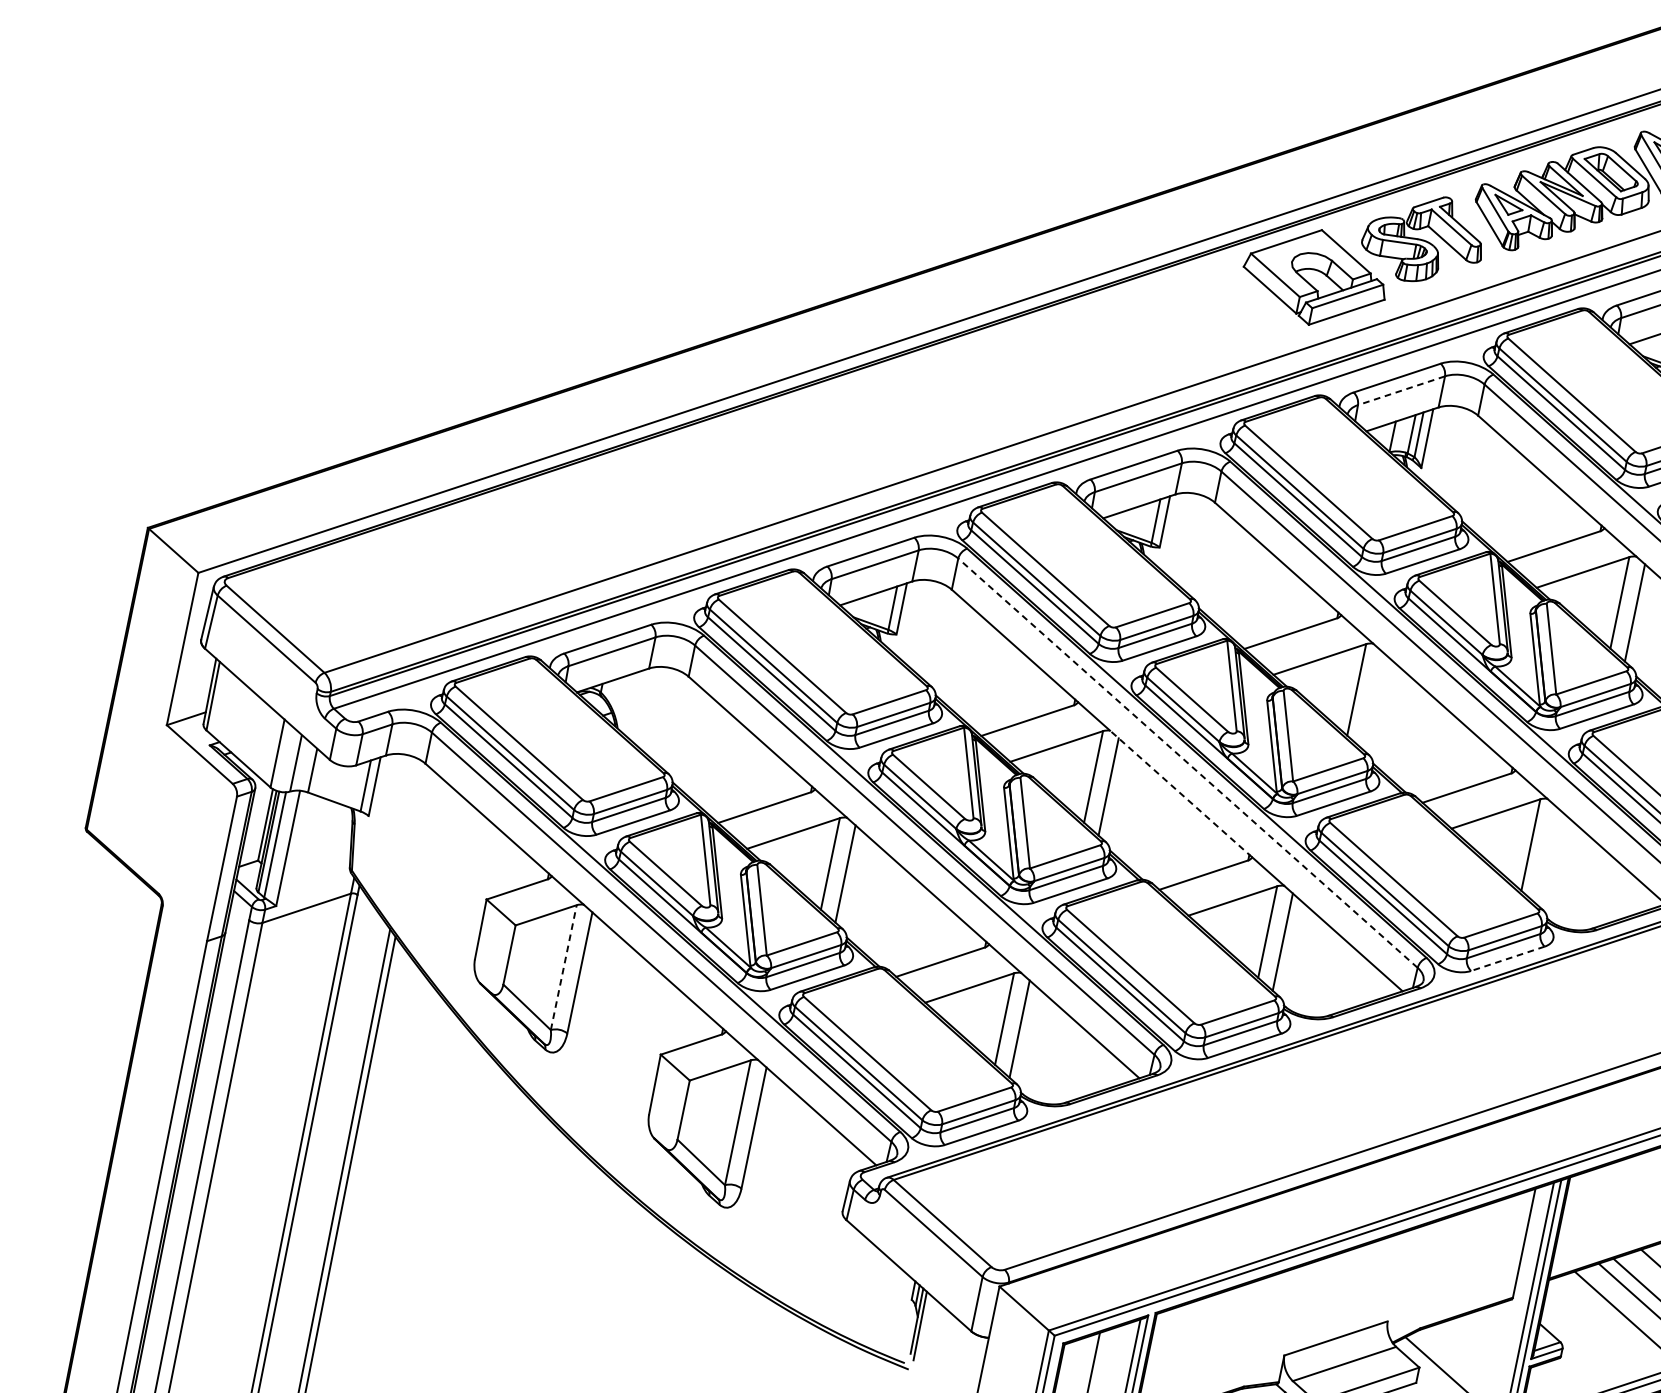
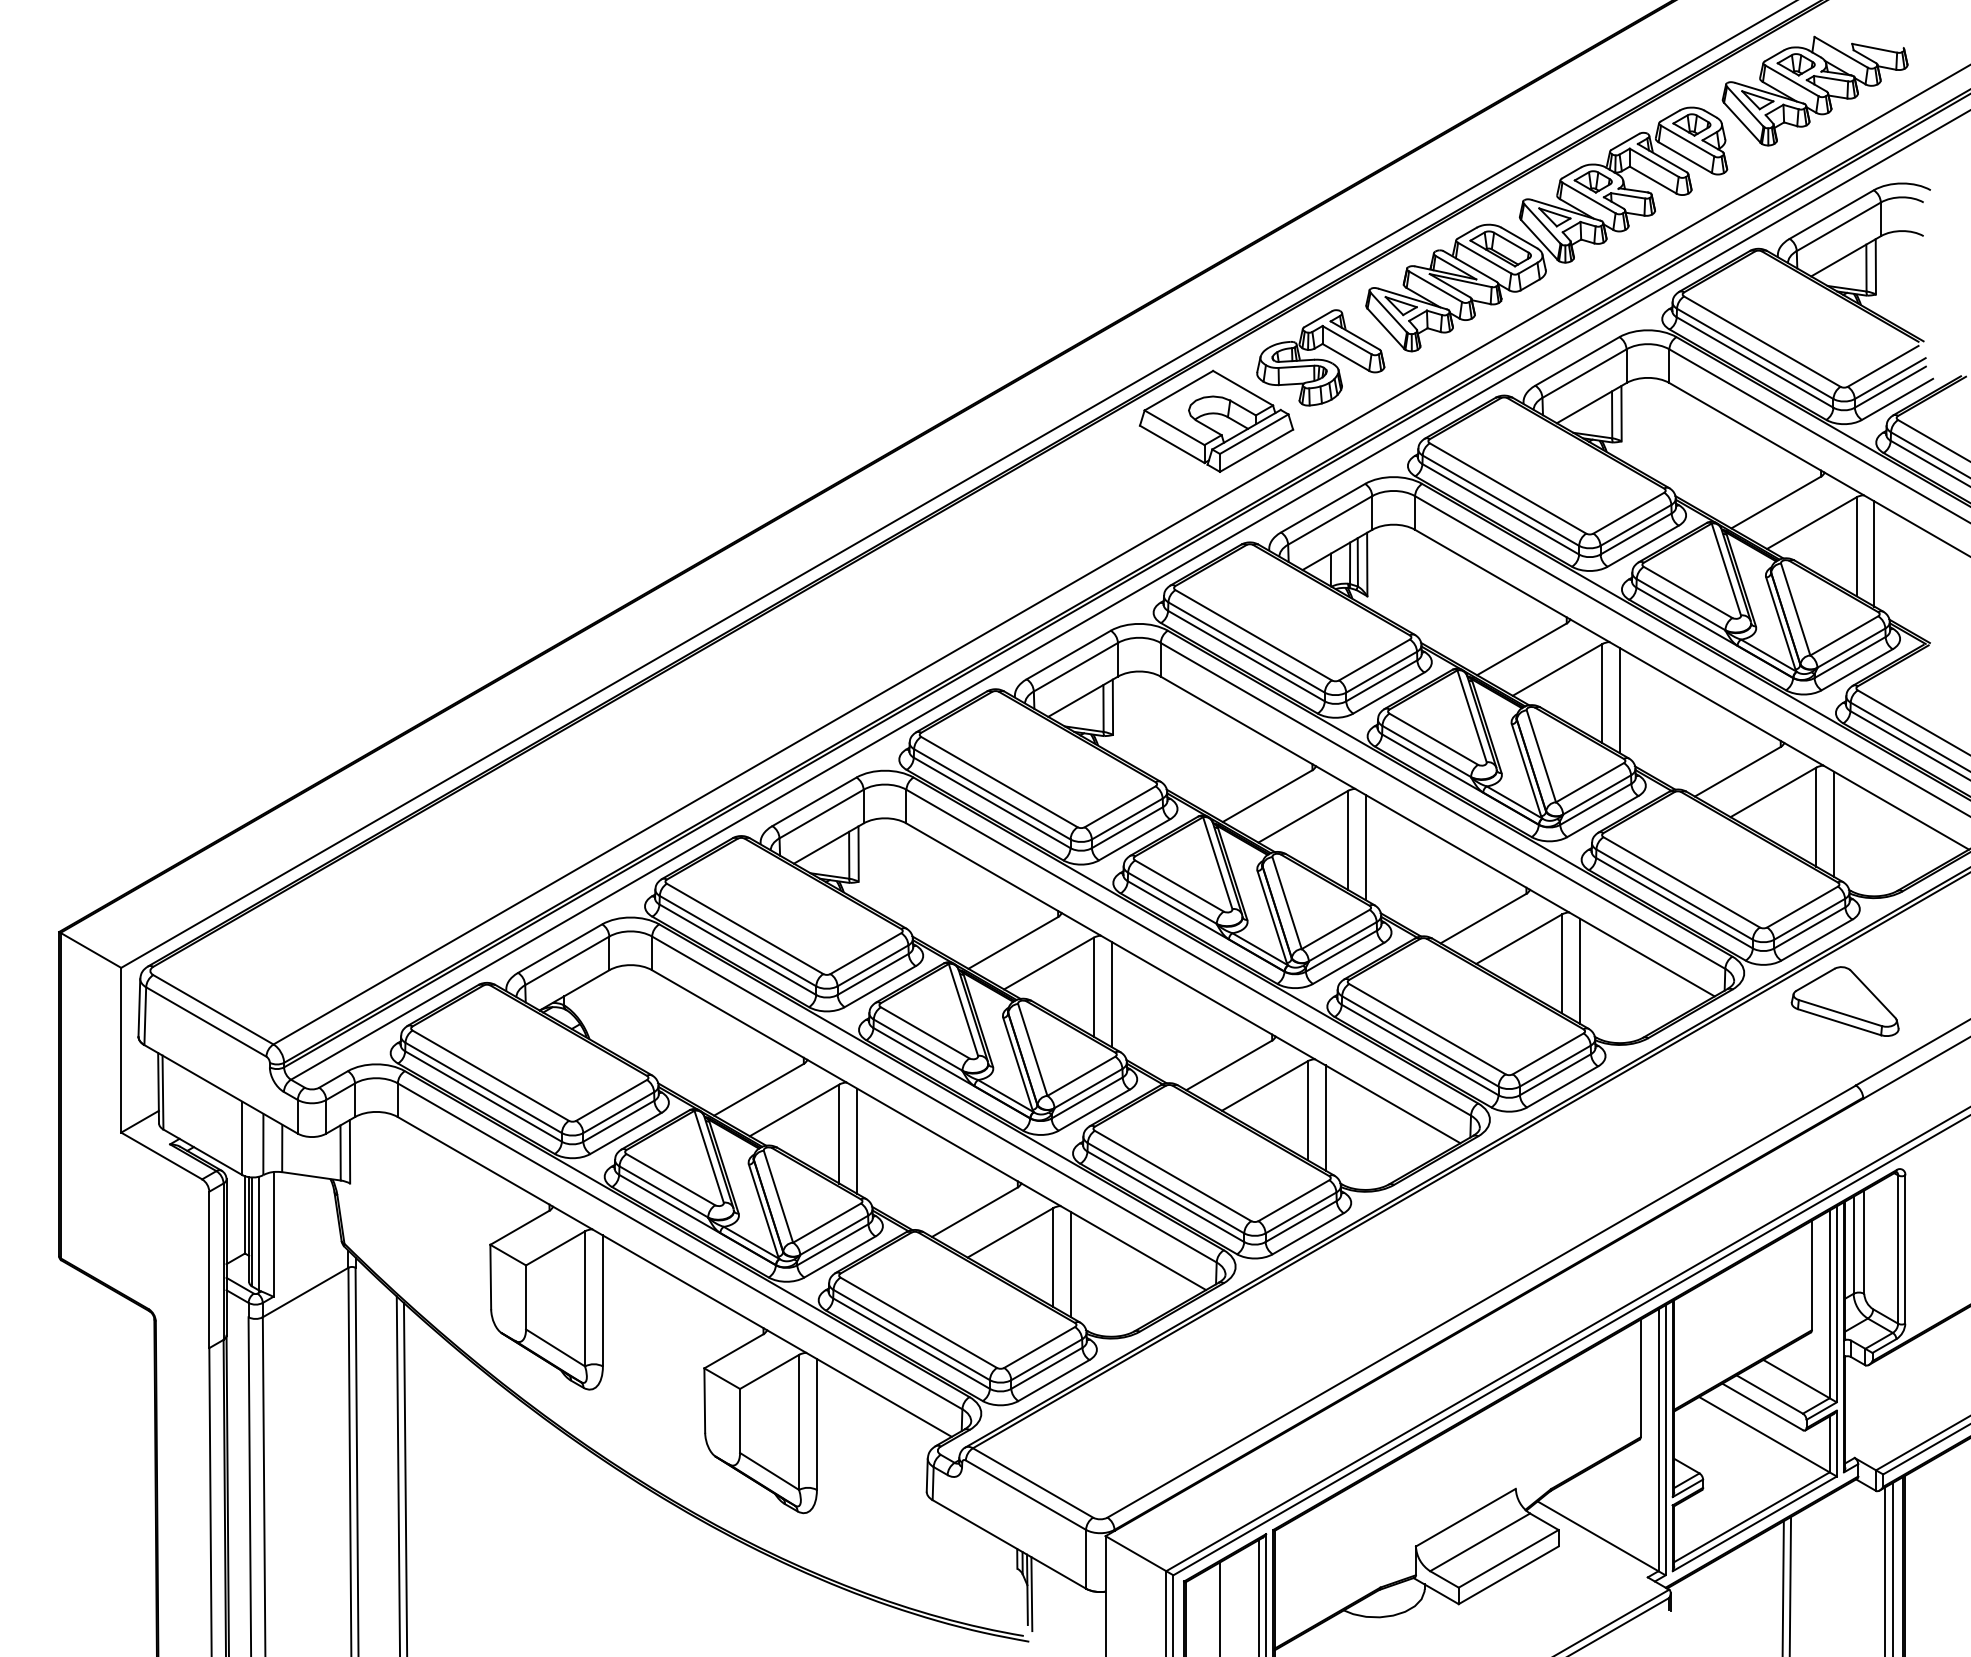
line: (1401, 390) -> (1330, 520), dashed -> solid
line: (1371, 699) -> (1365, 847), added
line: (1187, 762) -> (1188, 952), dashed -> solid
line: (1181, 794) -> (1188, 986), dashed -> solid
line: (1545, 854) -> (1579, 970), added
line: (1507, 959) -> (1562, 1087), dashed -> solid
line: (564, 967) -> (585, 1298), dashed -> solid

